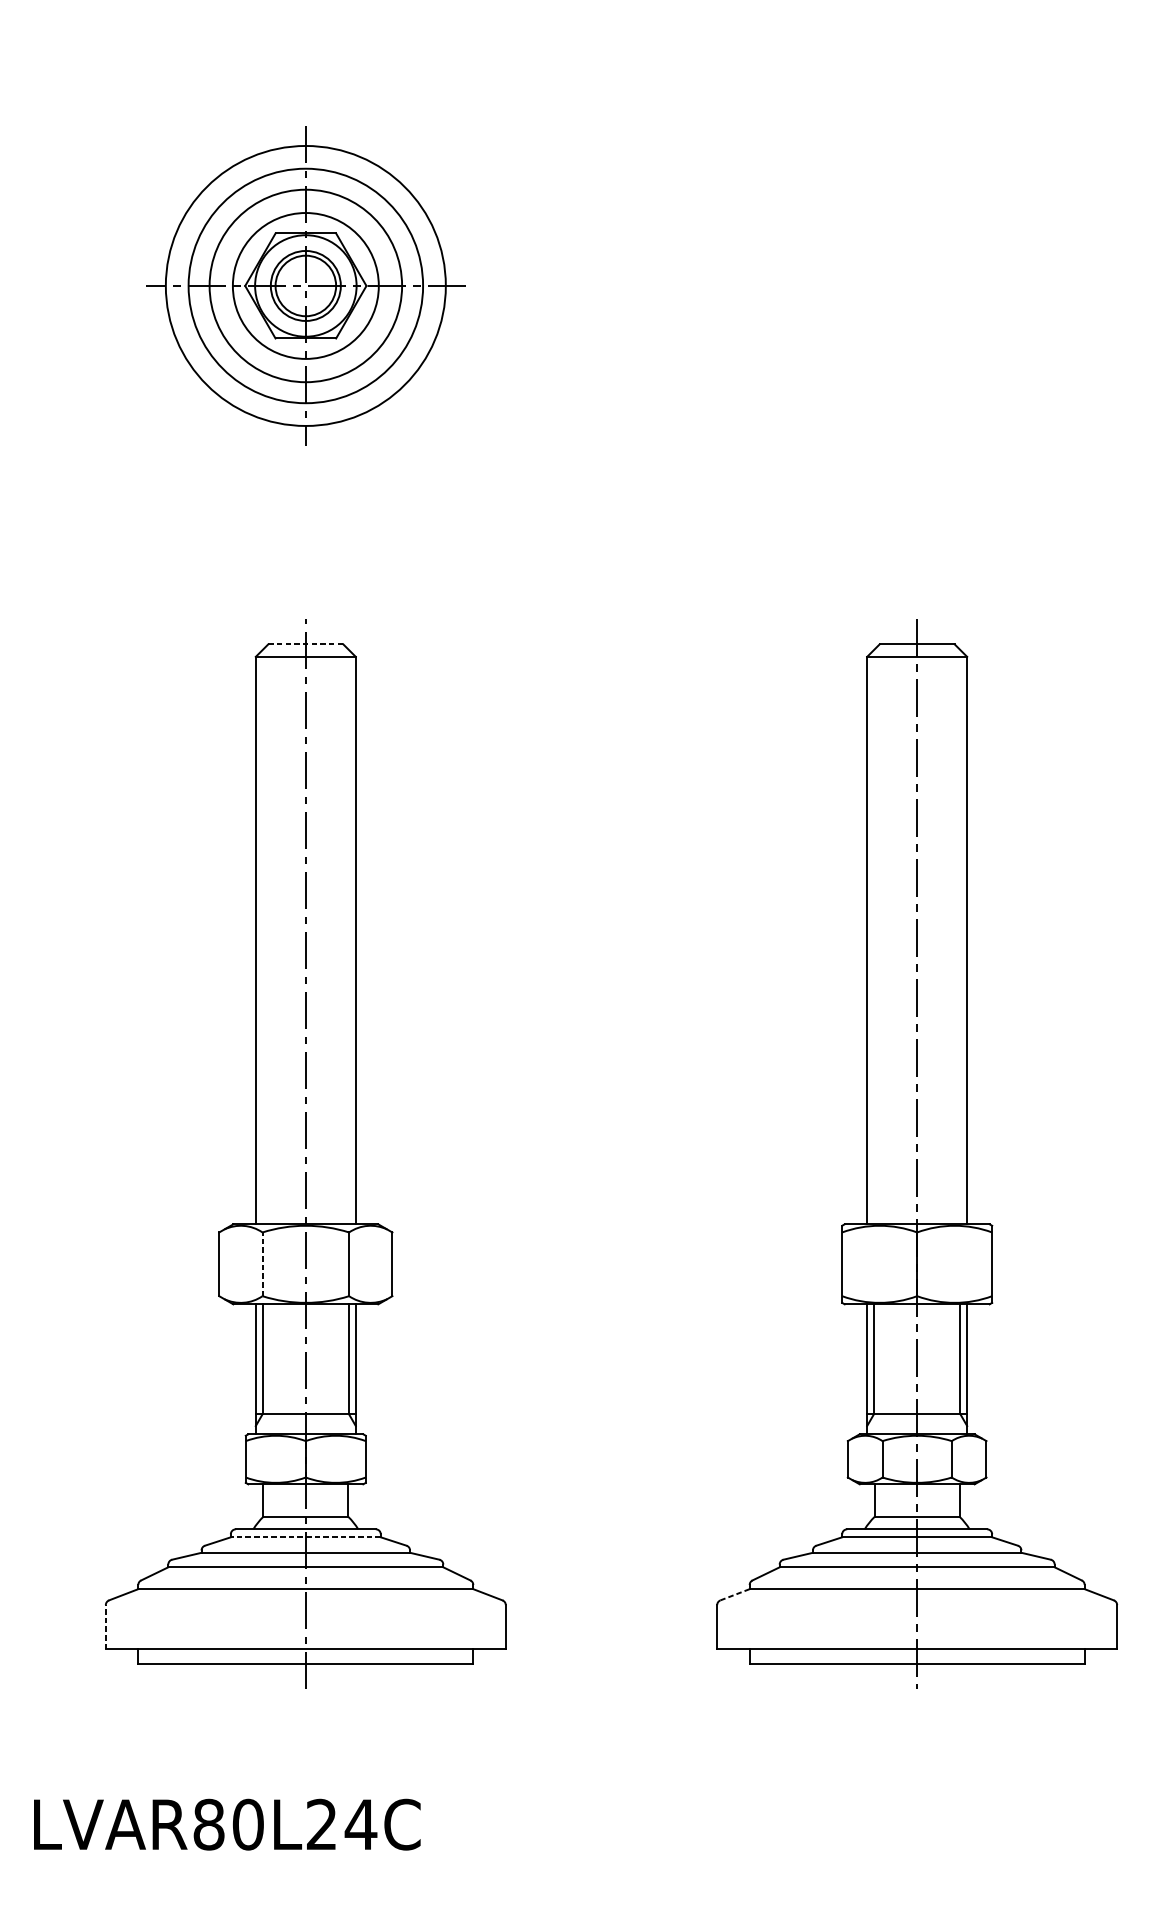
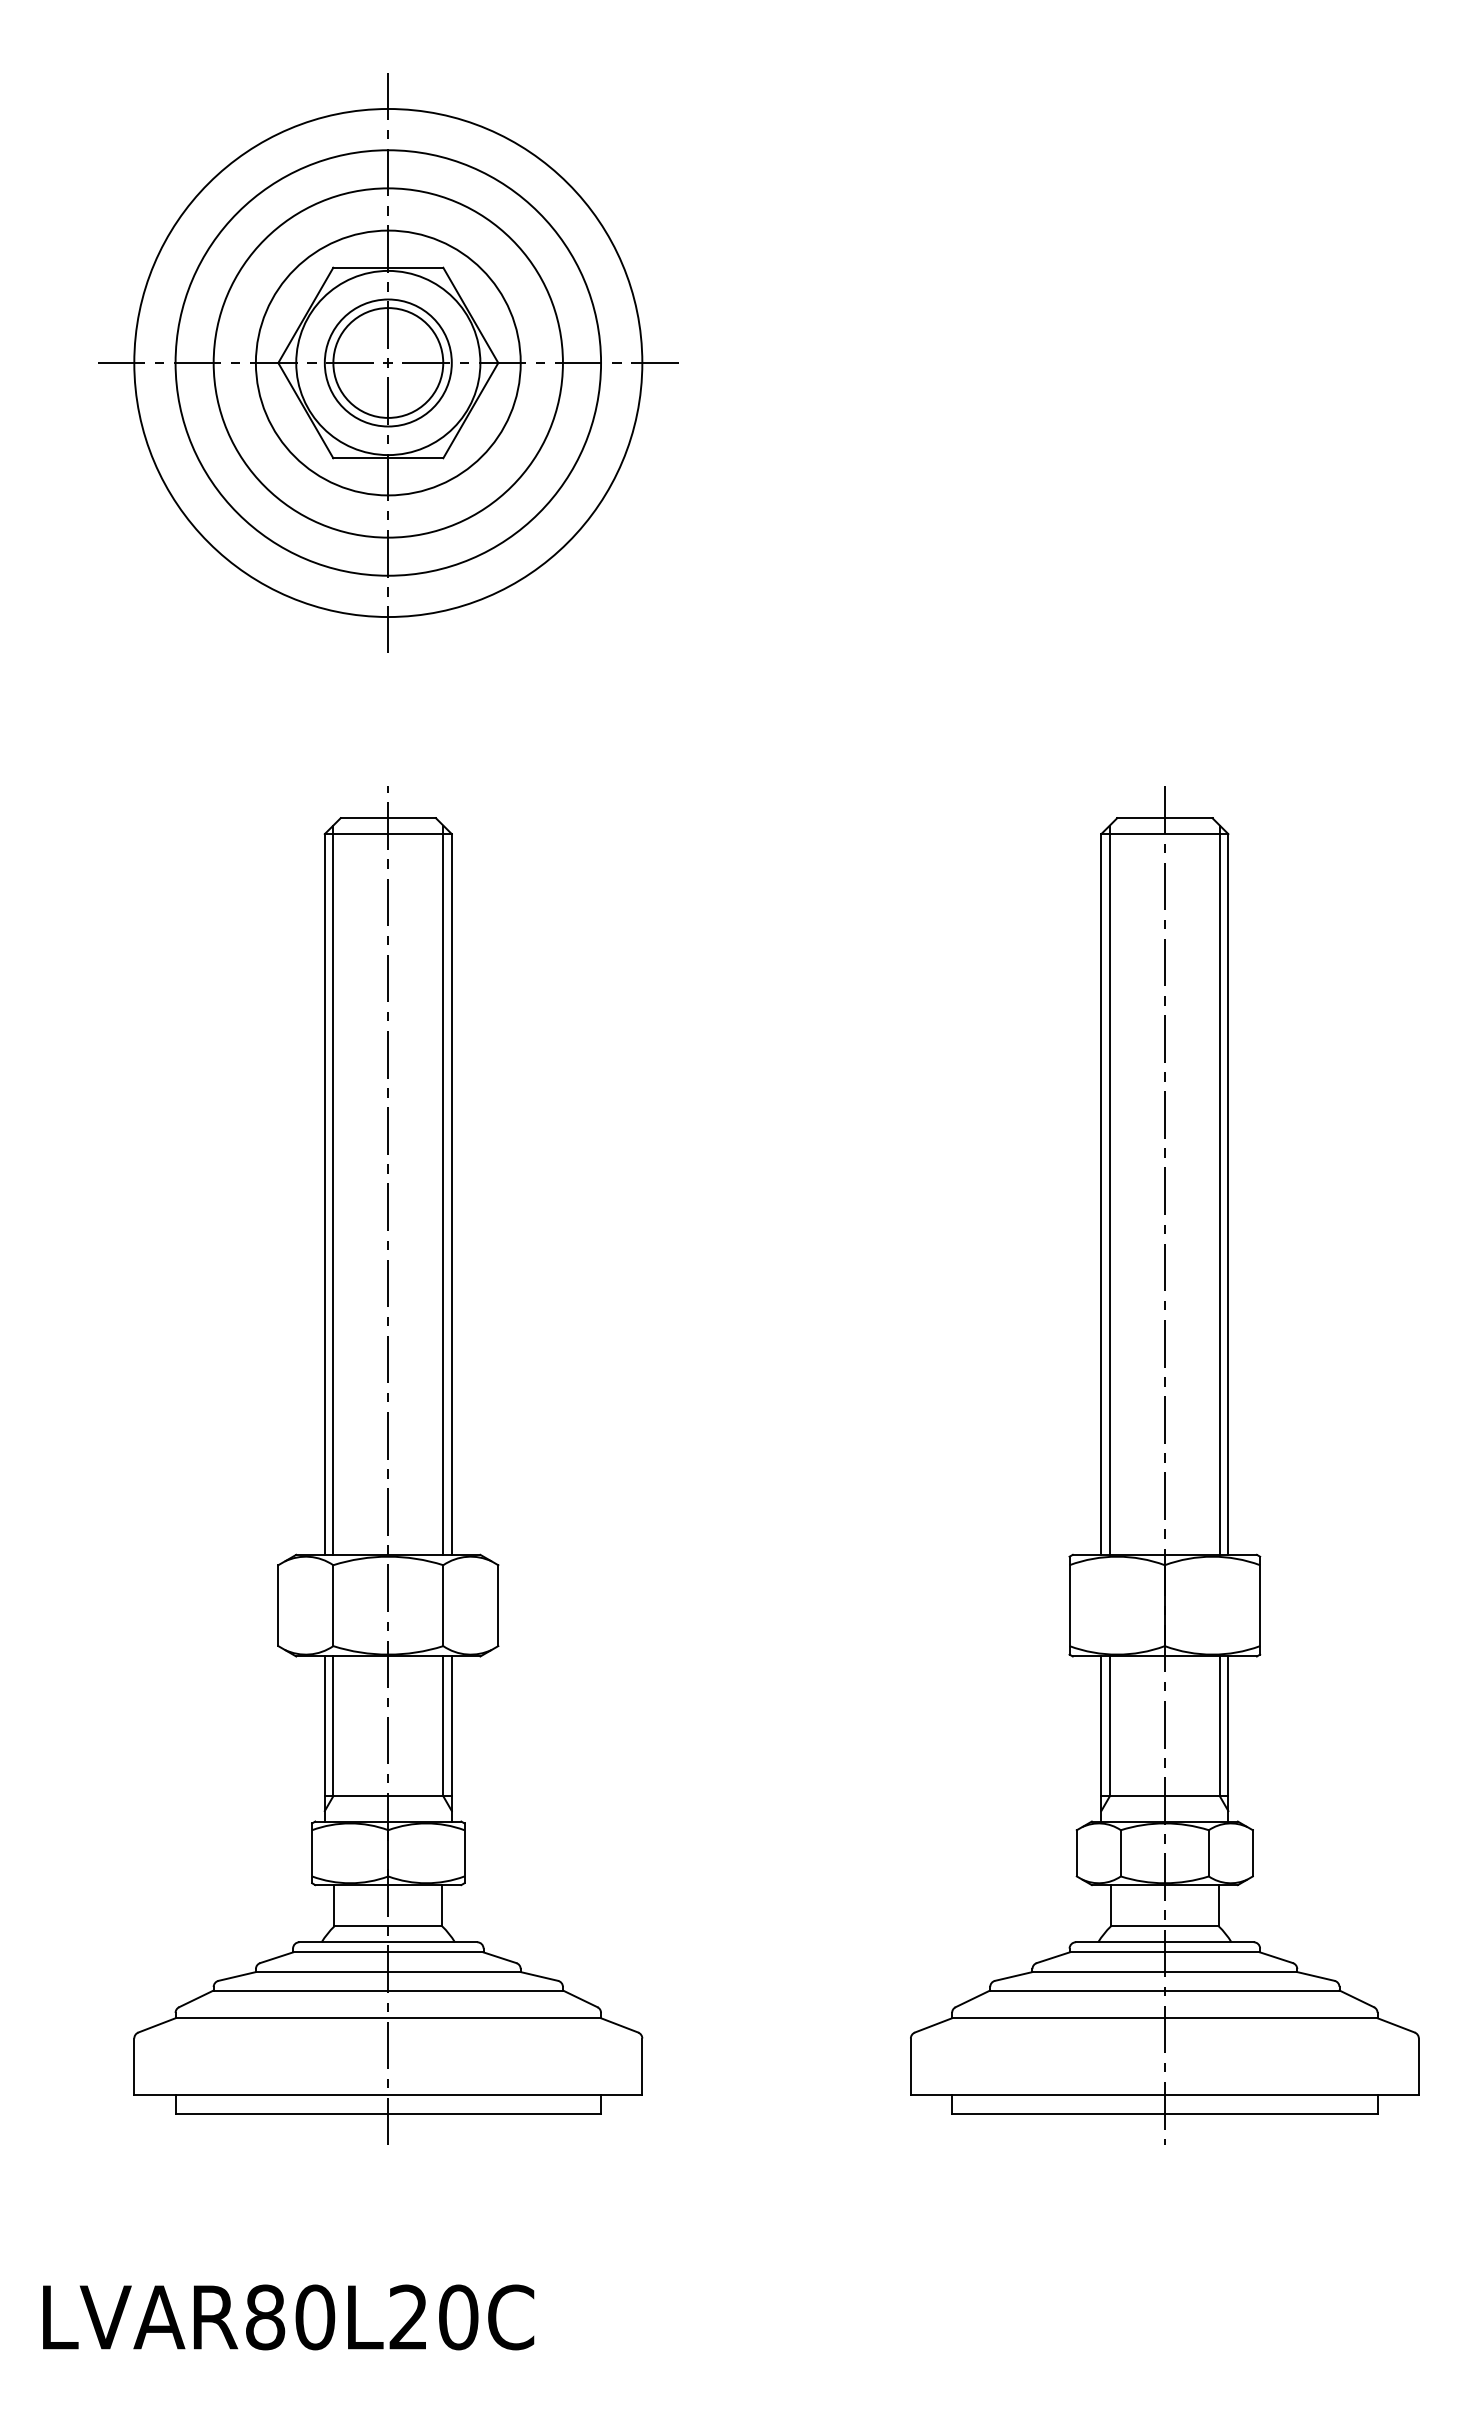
part: (305, 285) -> (388, 362), size x1.43
line: (305, 644) -> (388, 818), dashed -> solid
line: (262, 936) -> (333, 1189), added
line: (349, 936) -> (443, 1189), added
line: (873, 936) -> (1109, 1189), added
line: (960, 936) -> (1219, 1189), added
line: (262, 1264) -> (333, 1605), dashed -> solid
line: (305, 1537) -> (387, 1952), dashed -> solid
line: (735, 1594) -> (933, 2025), dashed -> solid
line: (105, 1627) -> (134, 2066), dashed -> solid
text: (361, 1824) -> (458, 2317), LVAR80L24C -> LVAR80L20C

